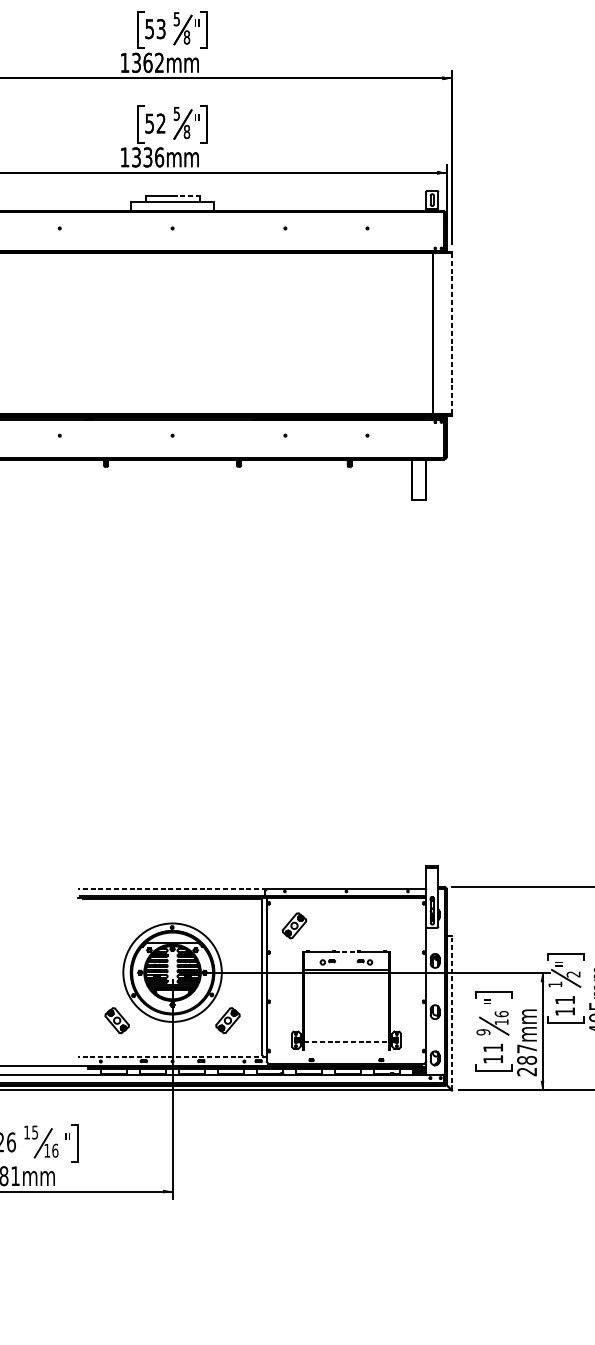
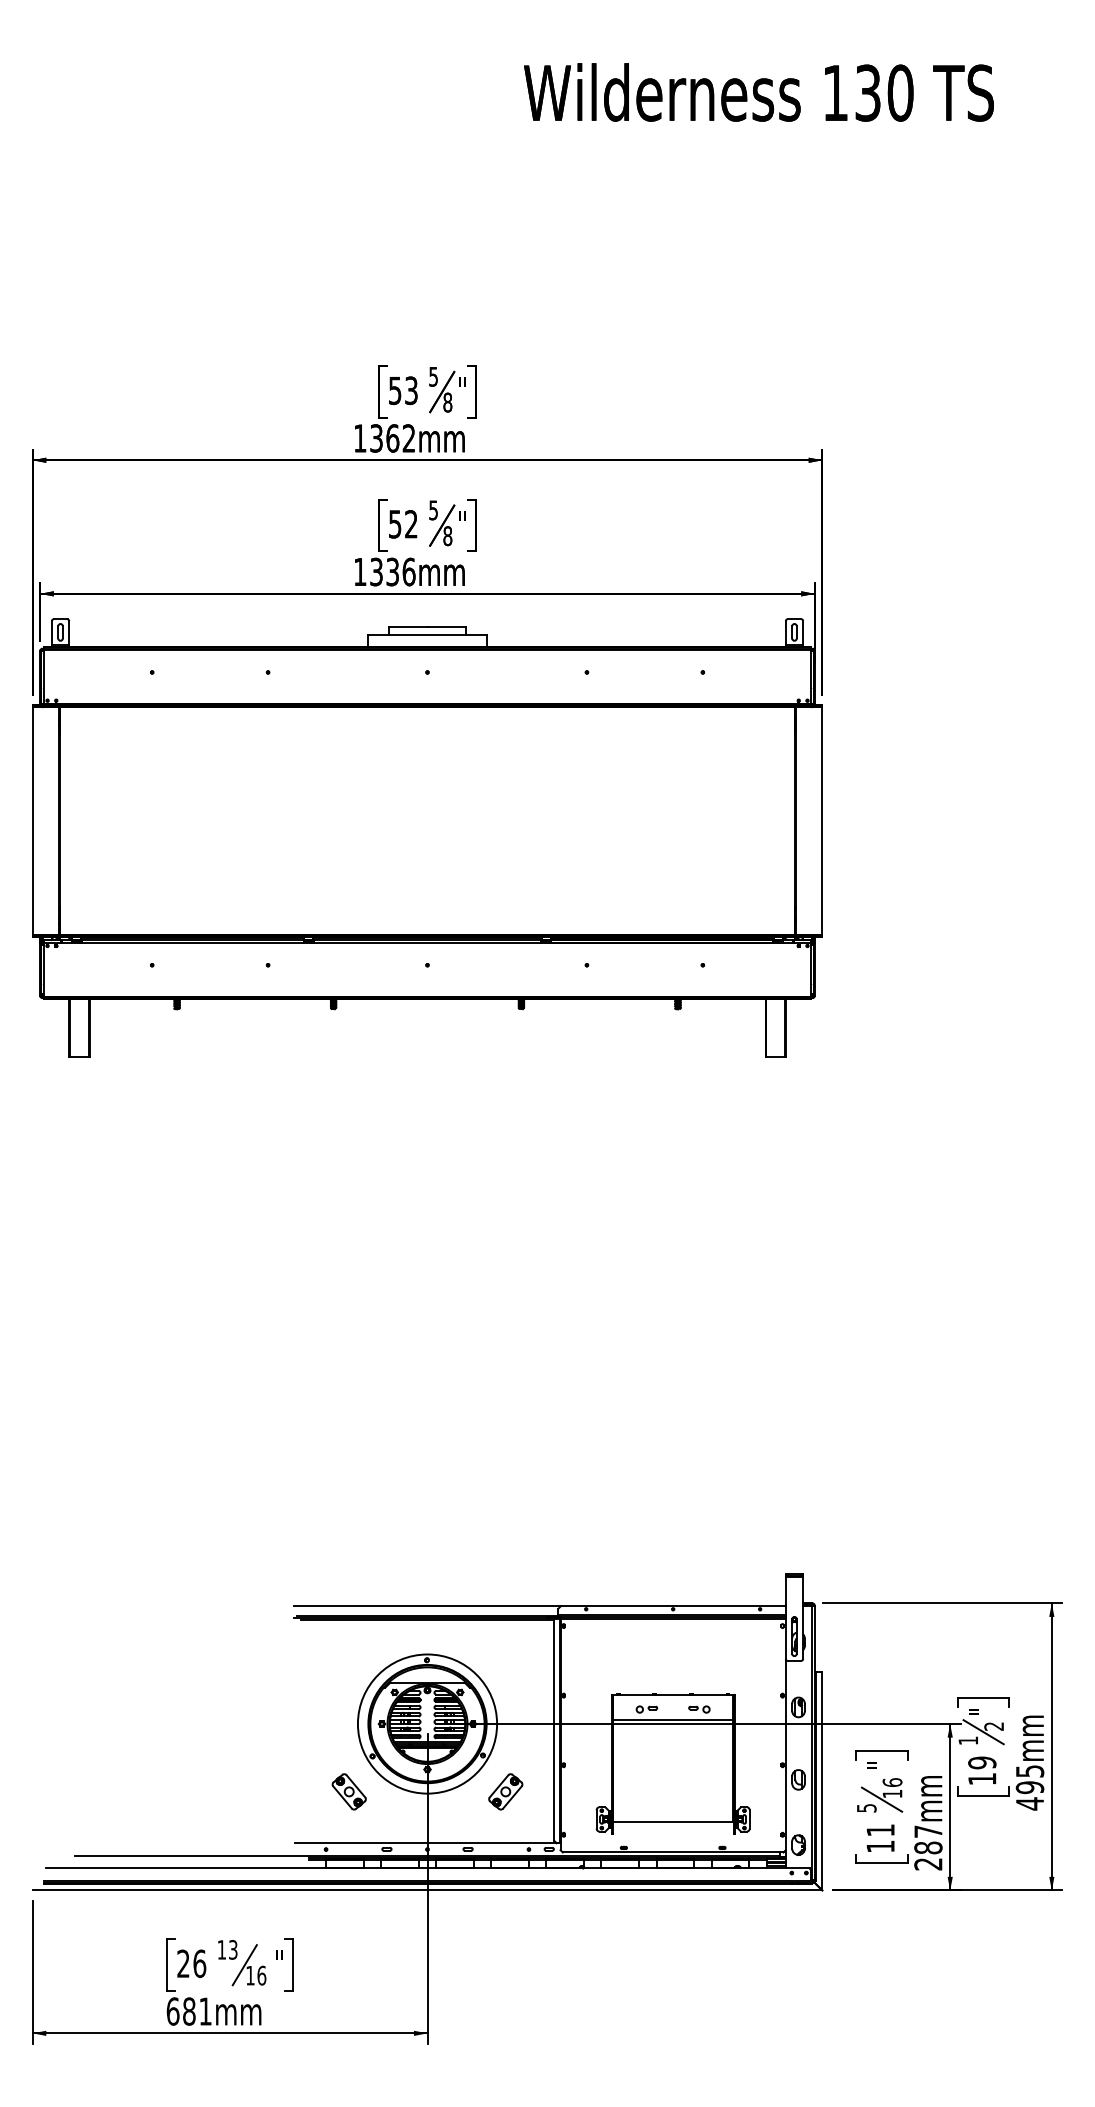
line: (186, 196) -> (447, 627), dashed -> solid
line: (452, 333) -> (822, 821), dashed -> solid
line: (172, 889) -> (427, 1606), dashed -> solid
part: (294, 925) -> (599, 1657), removed
line: (346, 951) -> (673, 1694), dashed -> solid
text: (565, 999) -> (982, 1762), 11 -> 19
line: (452, 1012) -> (822, 1780), dashed -> solid
text: (483, 1031) -> (866, 1807), 9 -> 5
line: (346, 1042) -> (673, 1822), dashed -> solid
line: (172, 1057) -> (427, 1843), dashed -> solid
text: (35, 1132) -> (233, 1949), 15 -> 13

